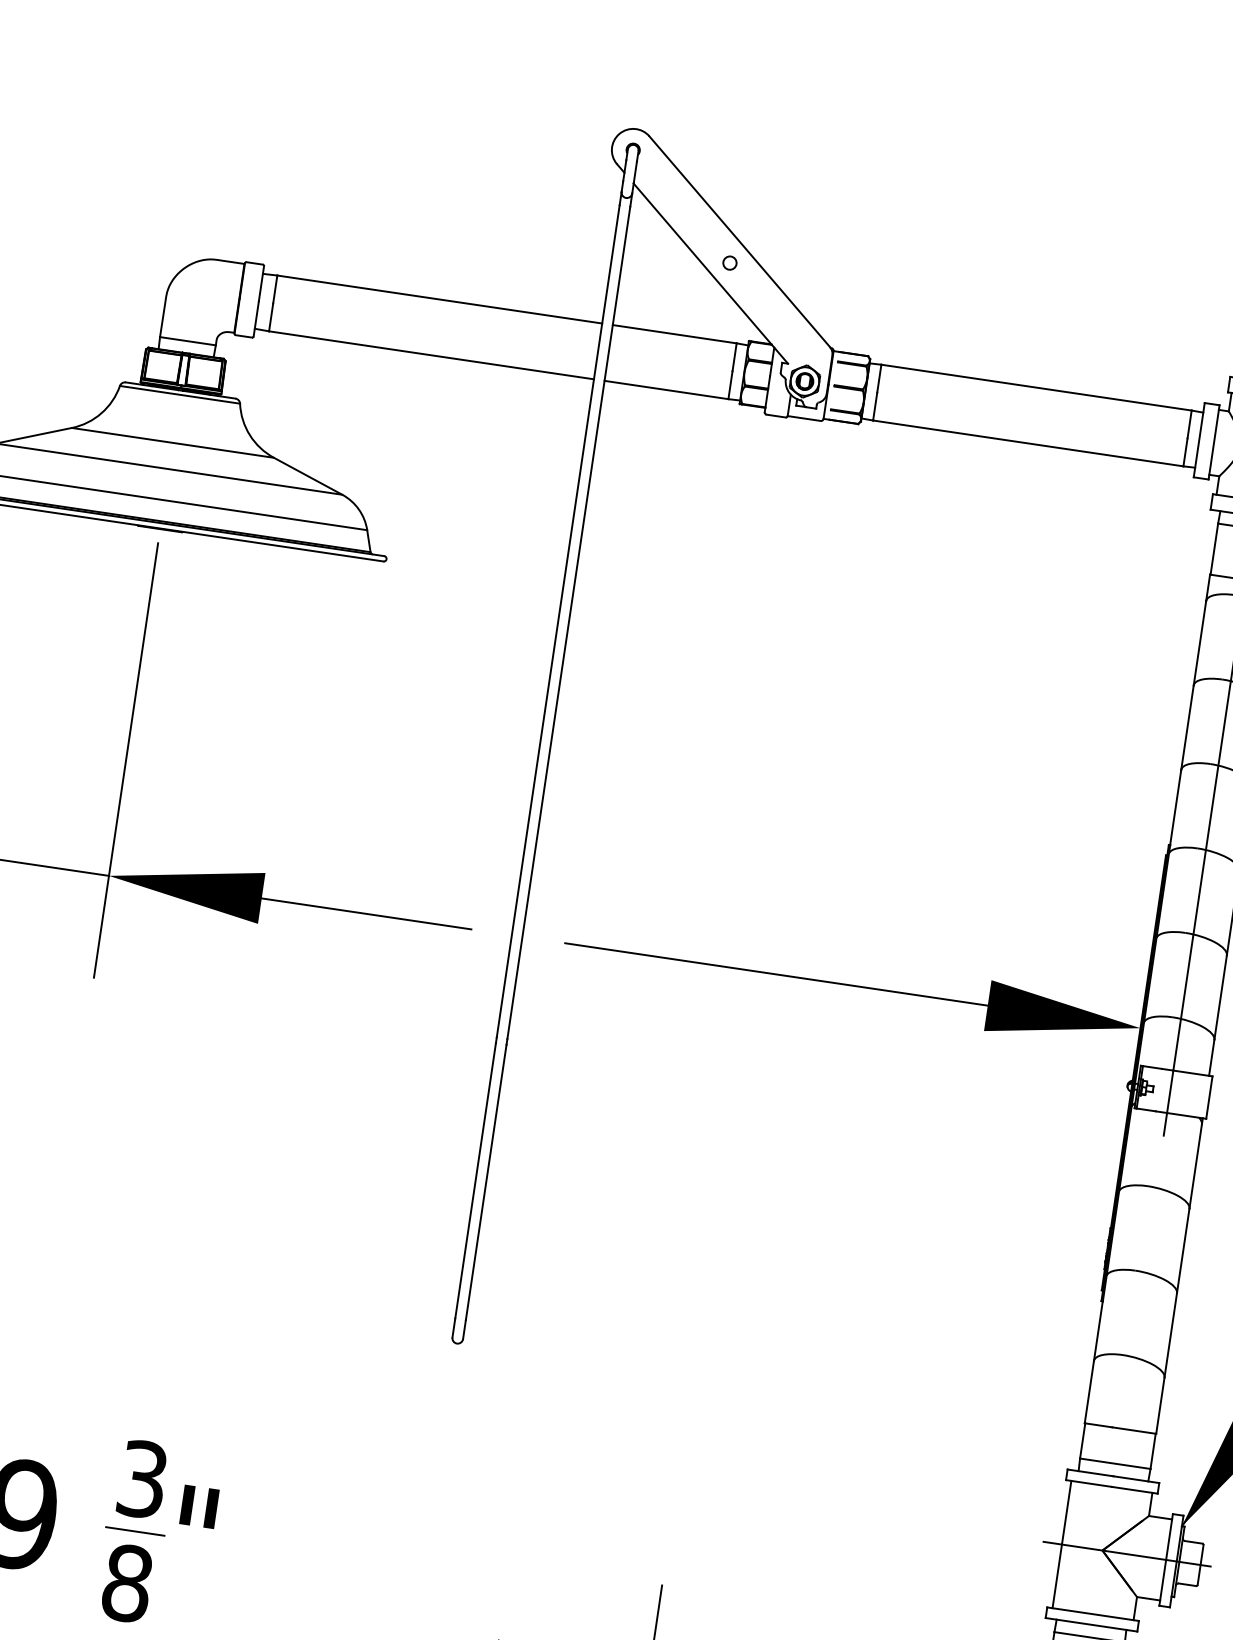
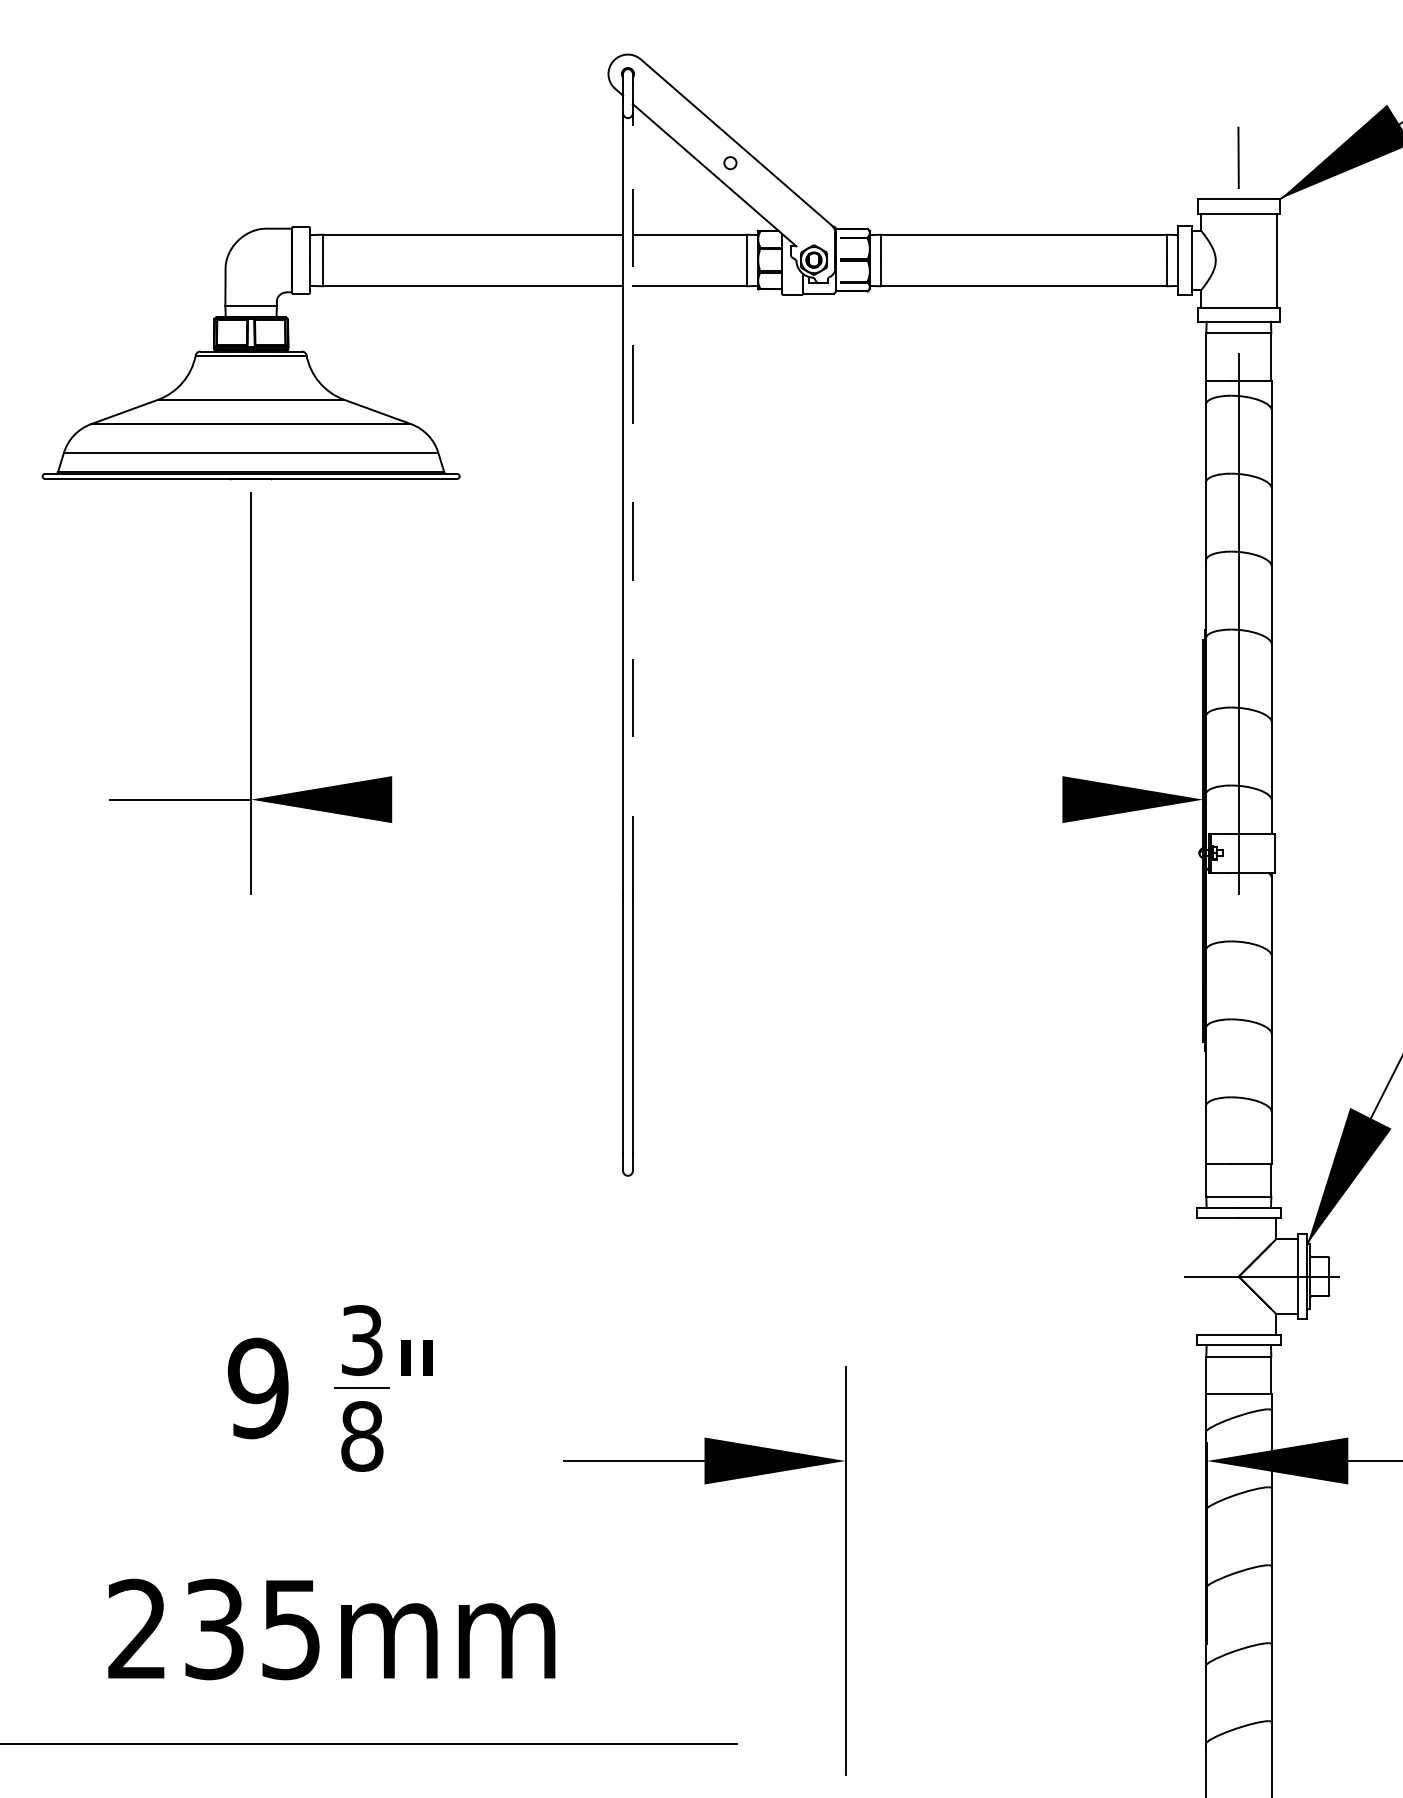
line: (568, 622) -> (632, 509), solid -> dashed
line: (366, 913) -> (488, 799), removed
line: (795, 977) -> (884, 799), removed
line: (1062, 1544) -> (1201, 1276), removed

